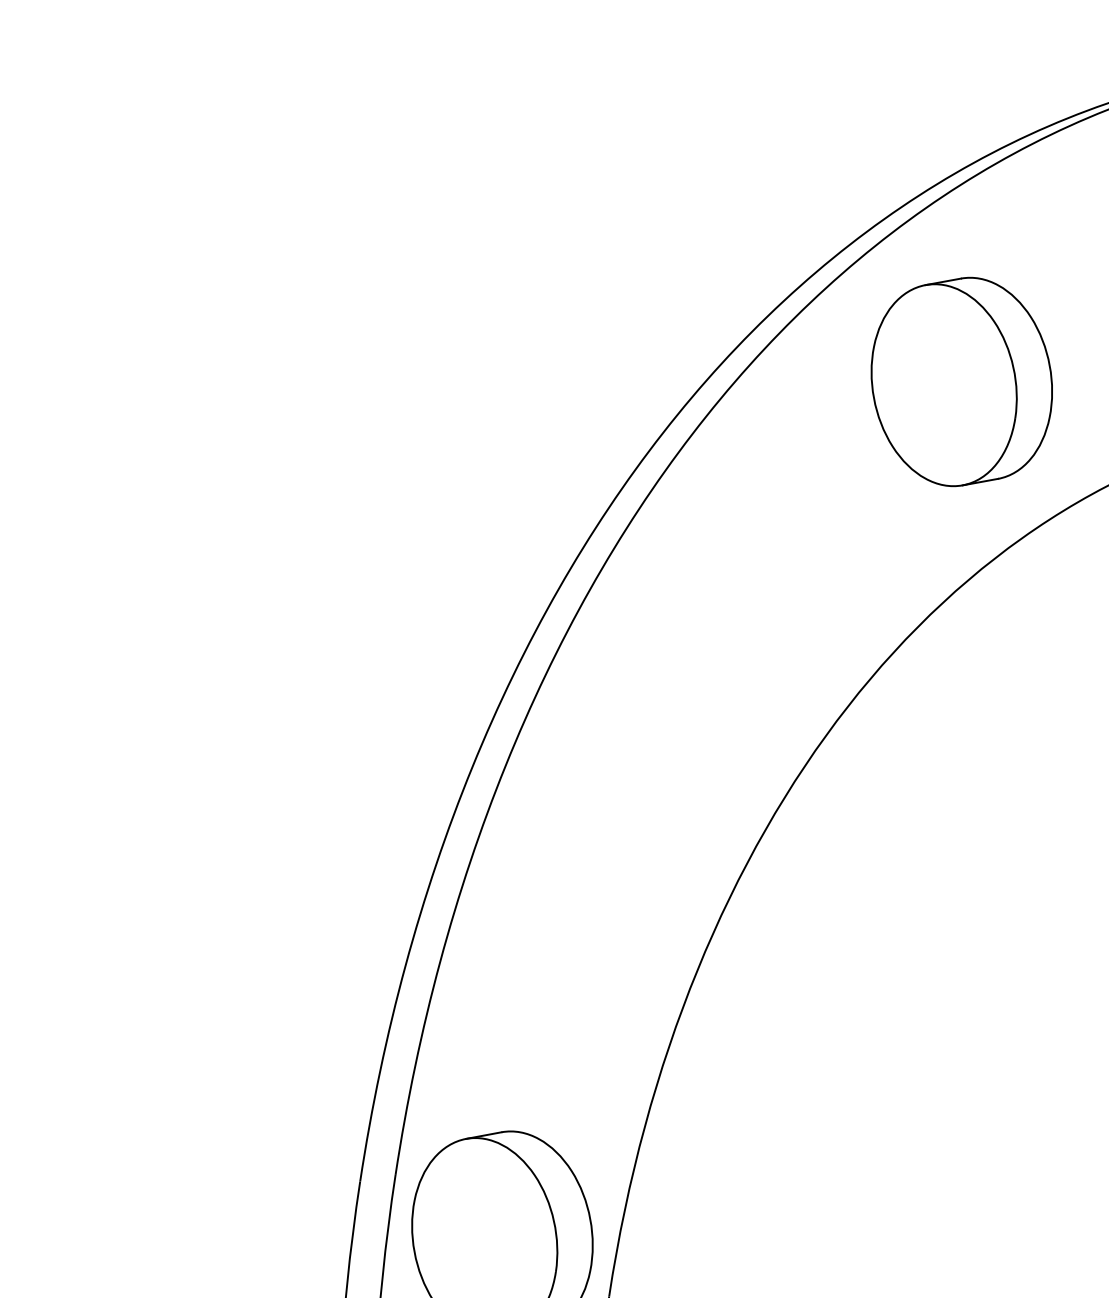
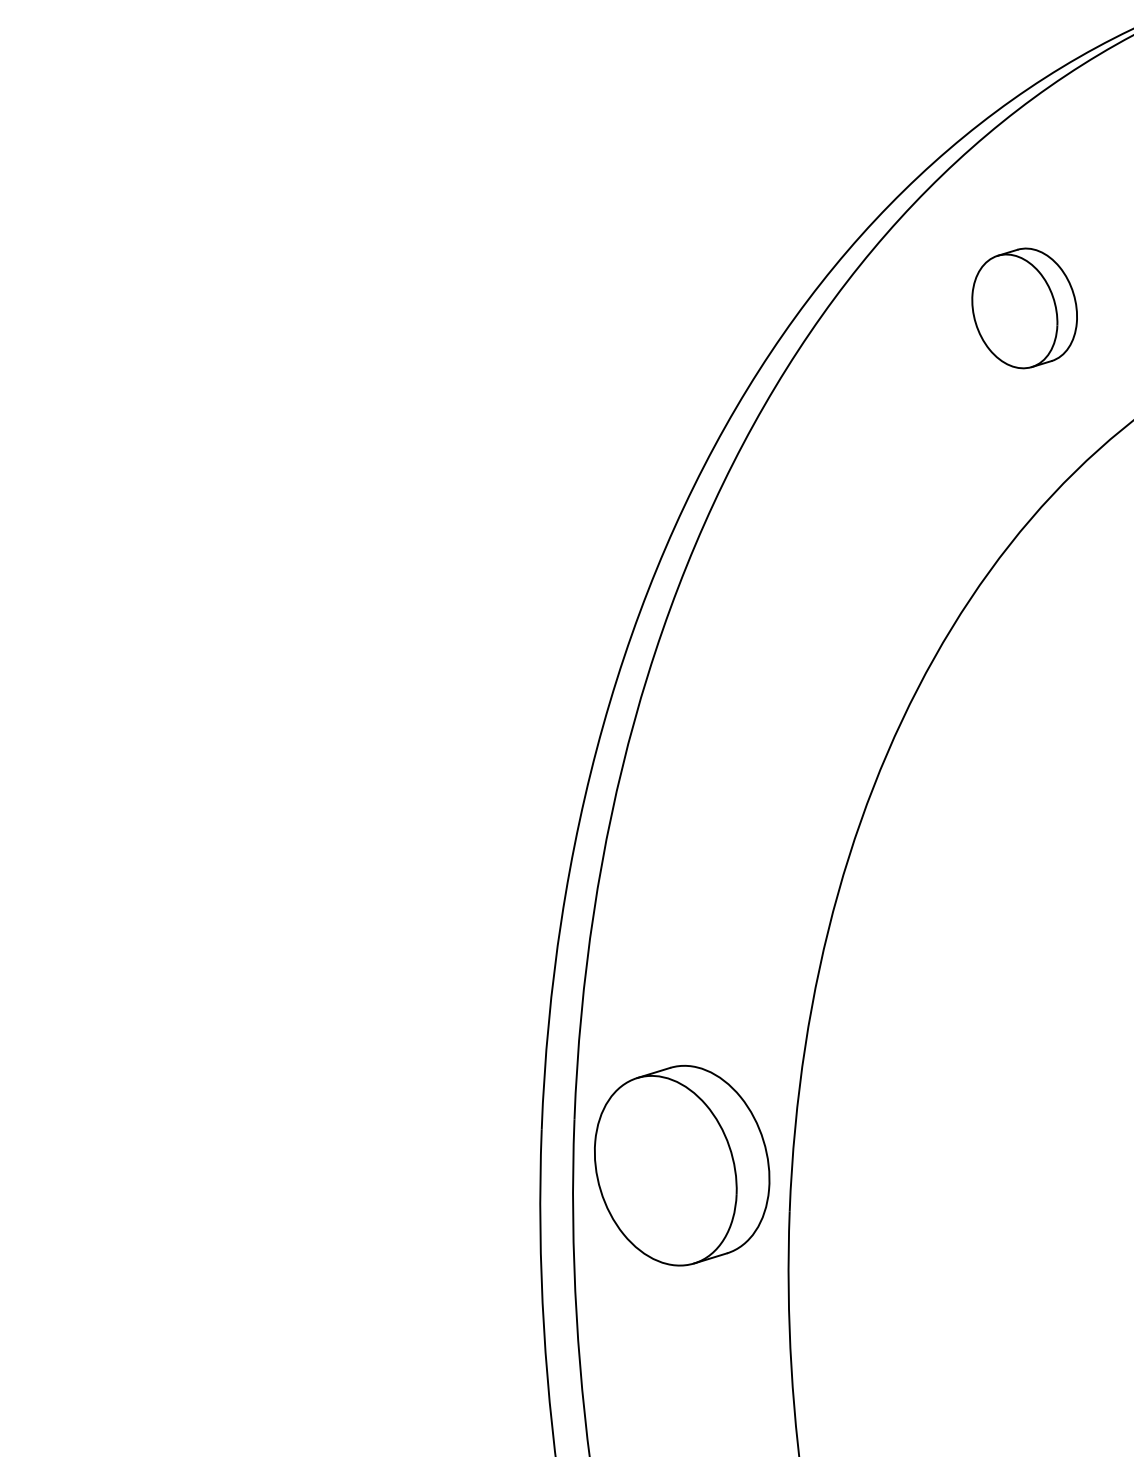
part: (961, 382) -> (1024, 308), size x0.6

